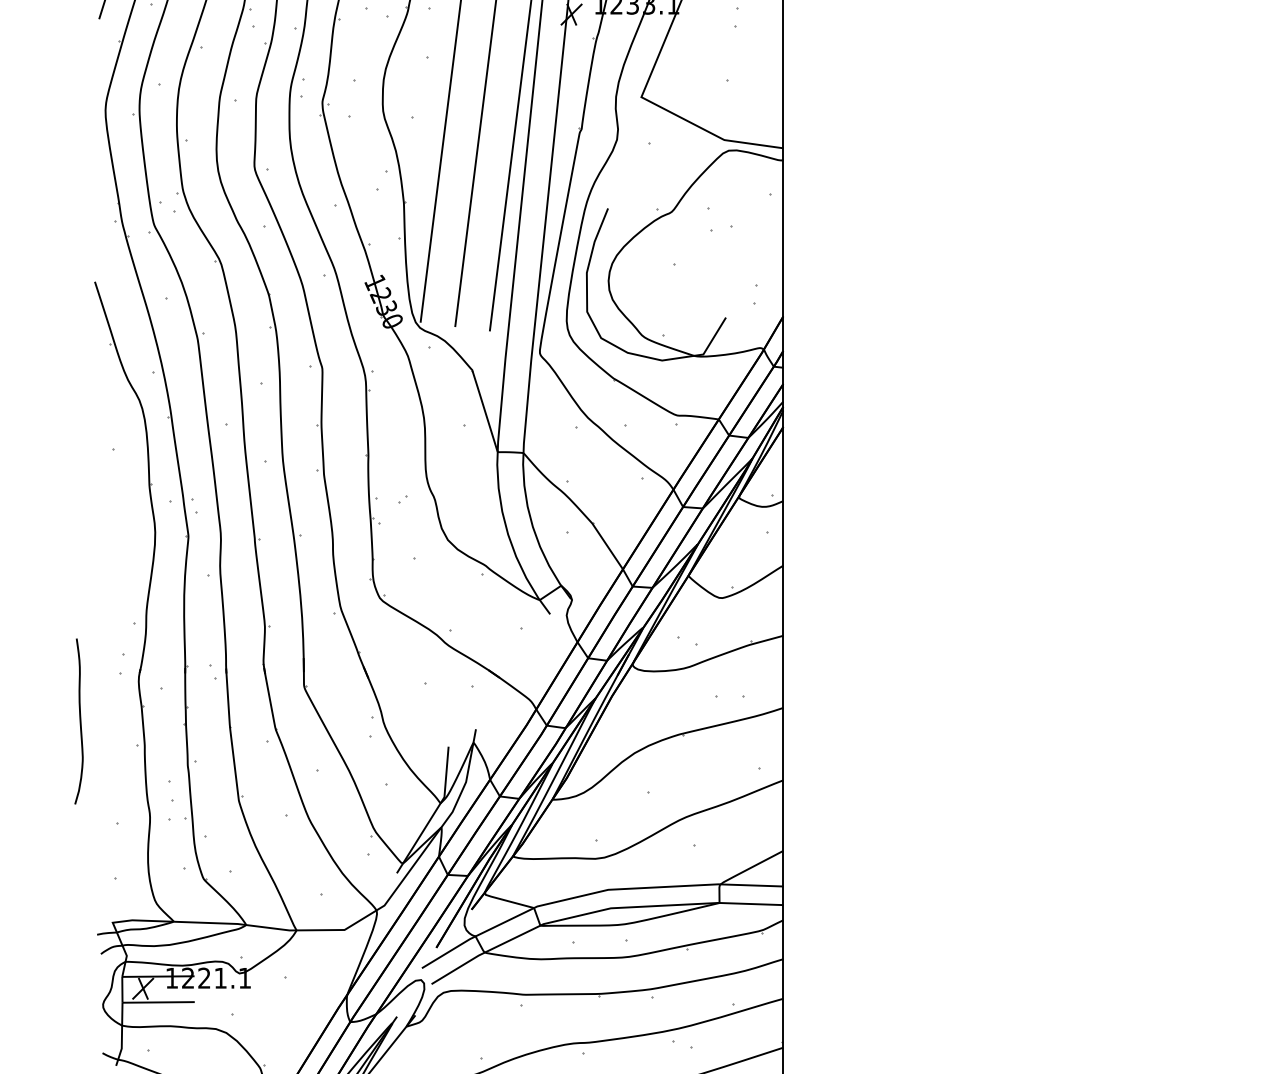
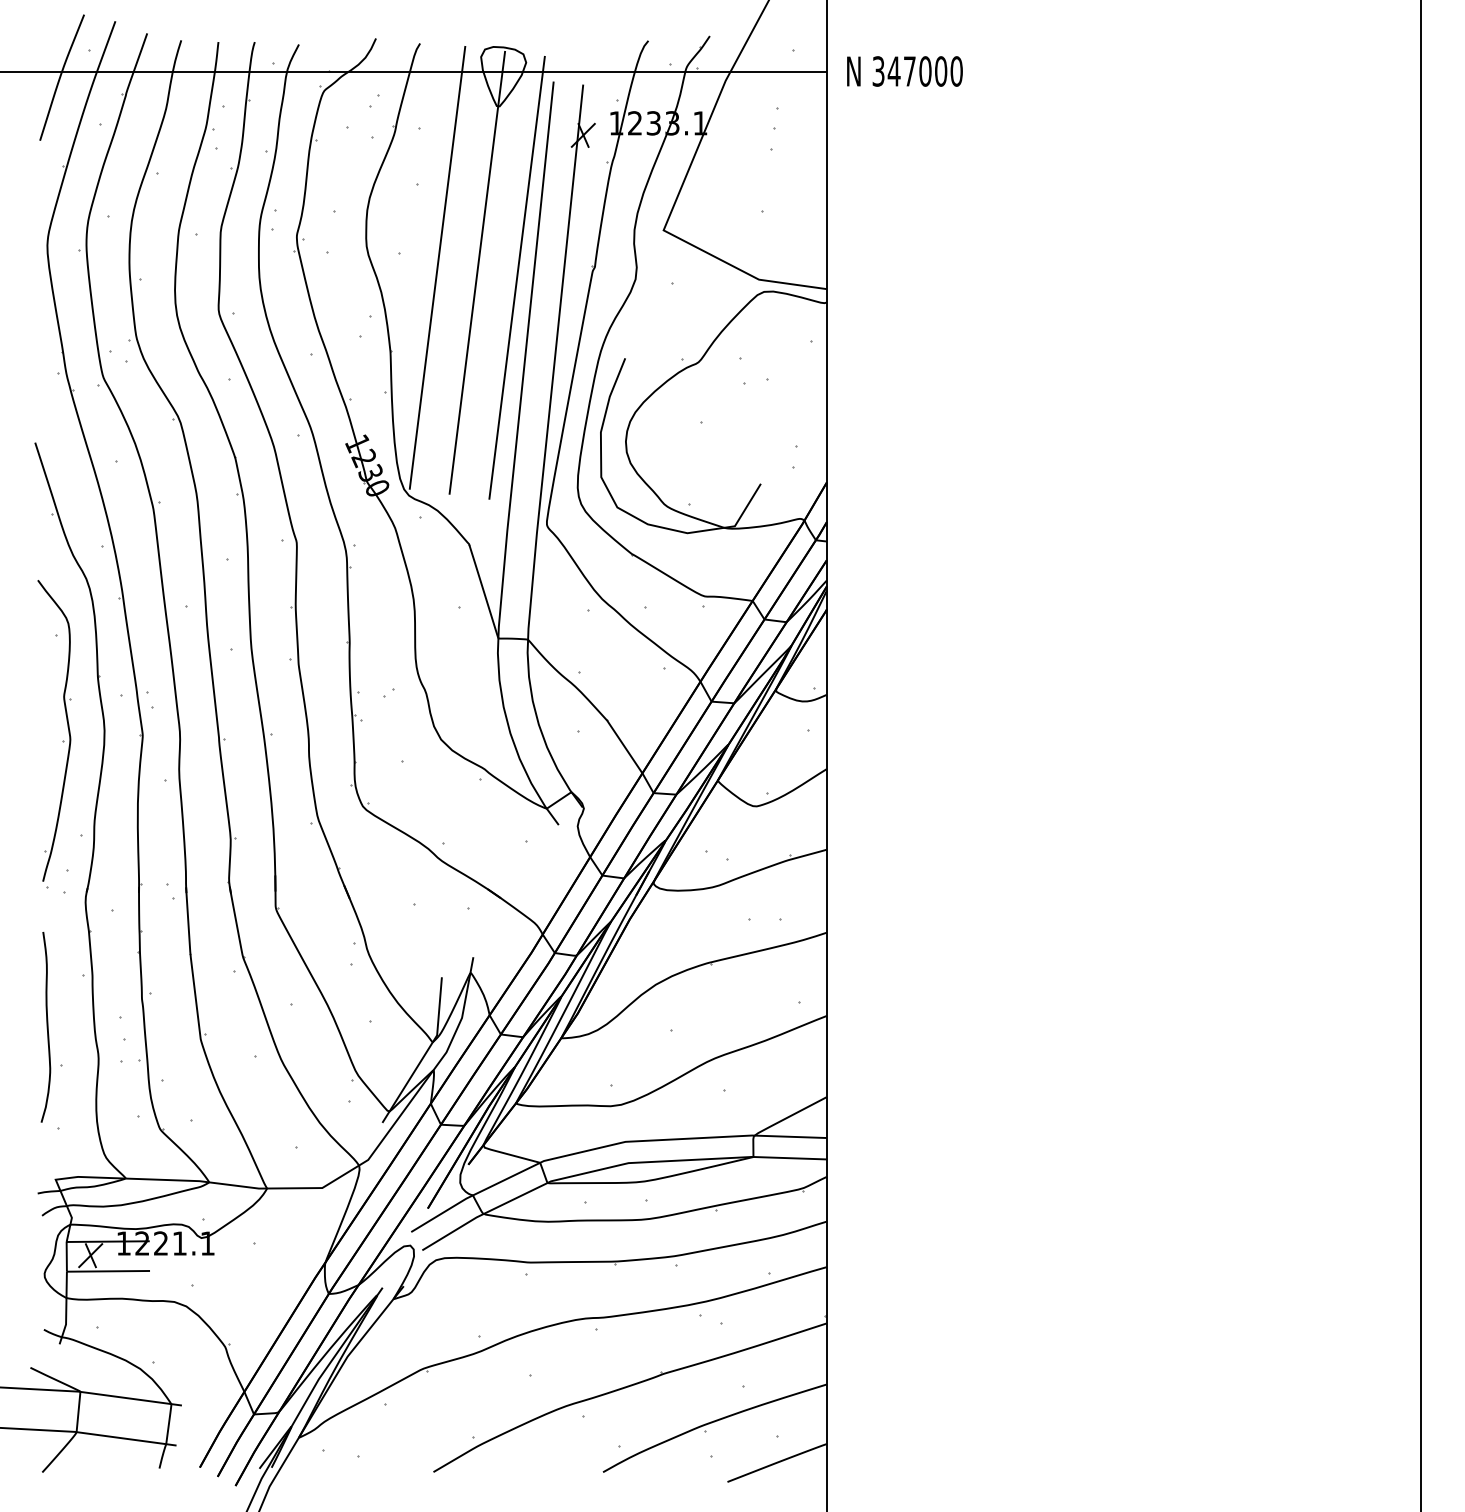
part: (118, 541) -> (62, 741), added
curve: (79, 721) -> (46, 1027), moved

